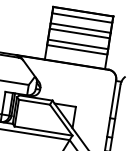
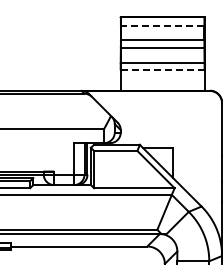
line: (82, 18) -> (162, 26), solid -> dashed
line: (77, 49) -> (162, 70), solid -> dashed

